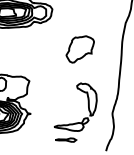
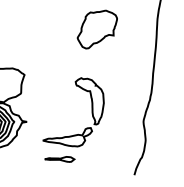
part: (82, 119) -> (83, 129), moved

